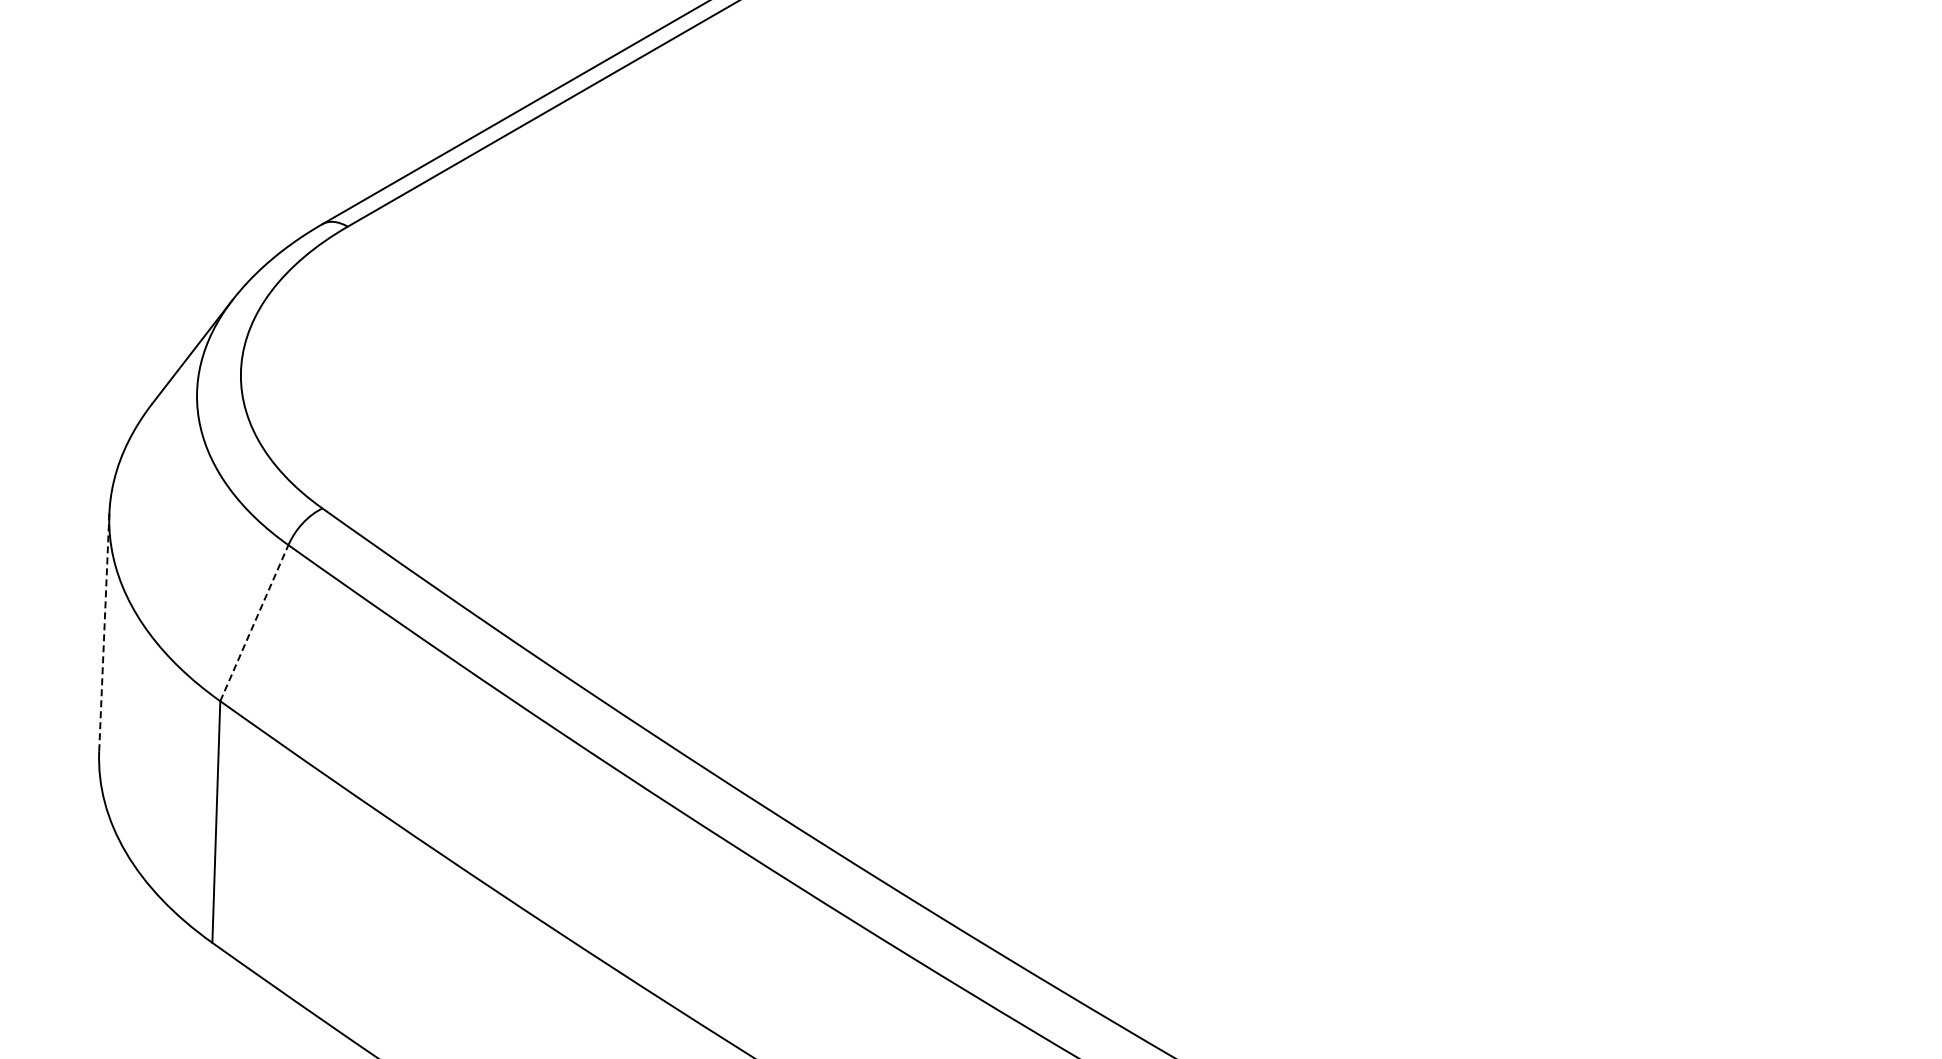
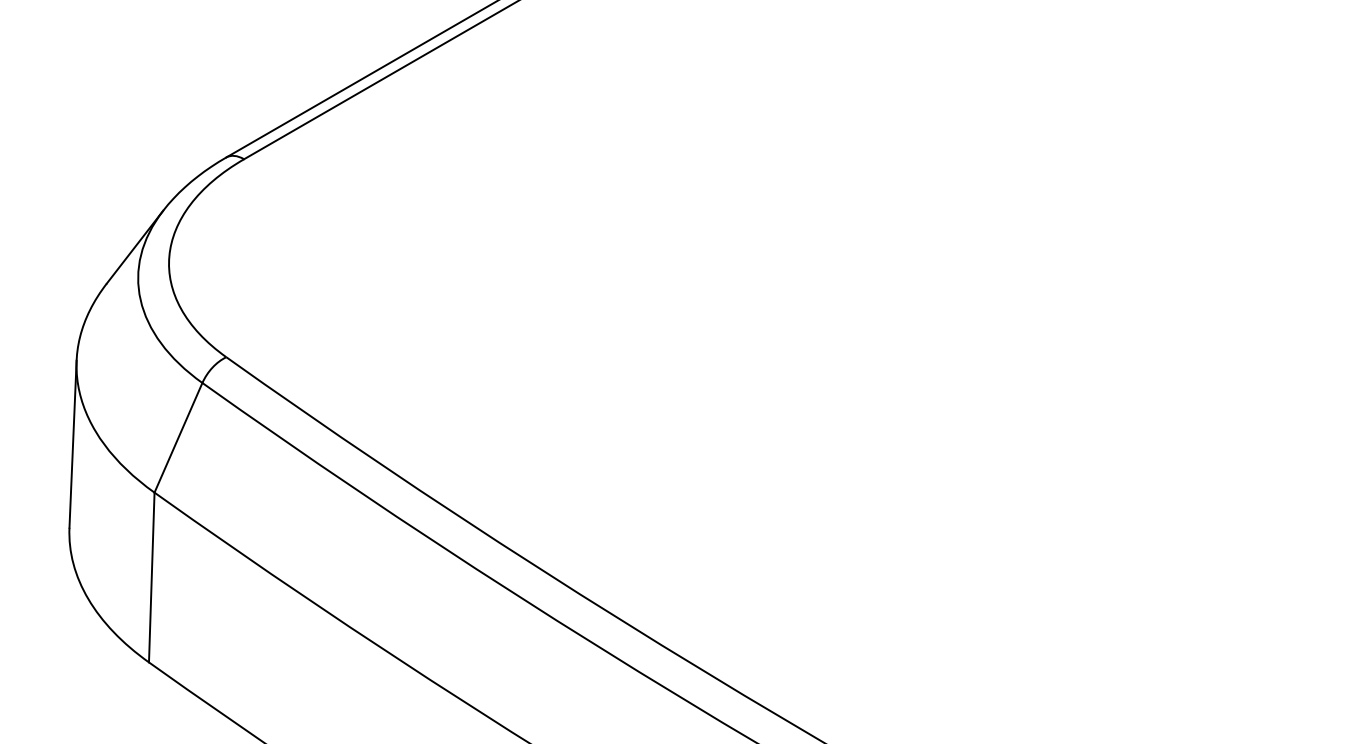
line: (254, 622) -> (178, 437), dashed -> solid
line: (104, 632) -> (73, 444), dashed -> solid

